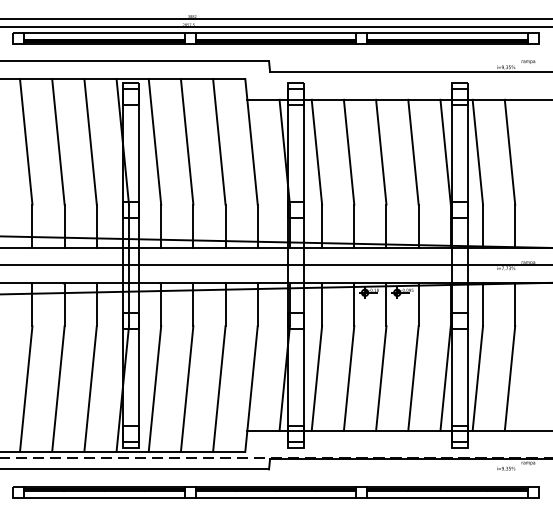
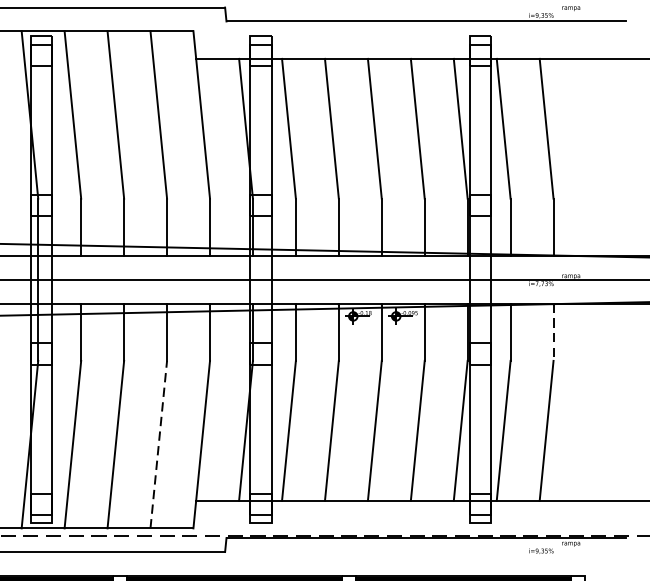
line: (515, 305) -> (553, 333), solid -> dashed
line: (219, 388) -> (158, 444), solid -> dashed

